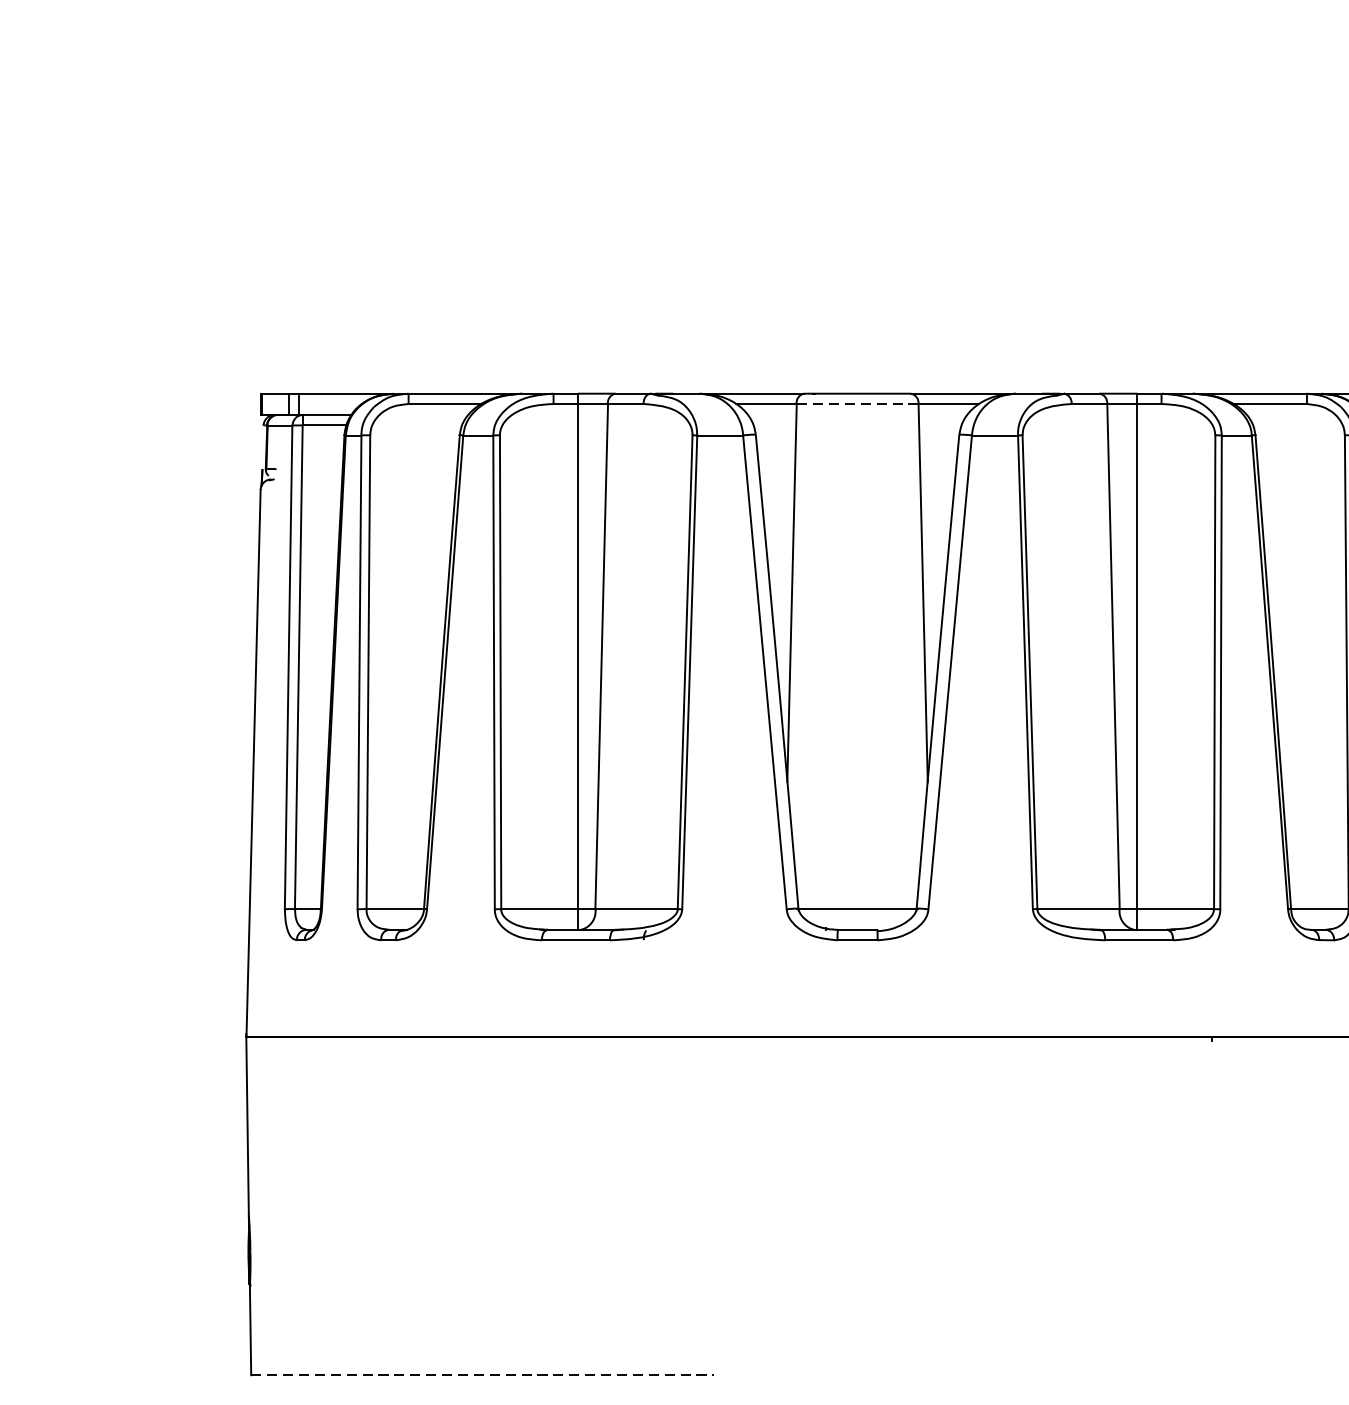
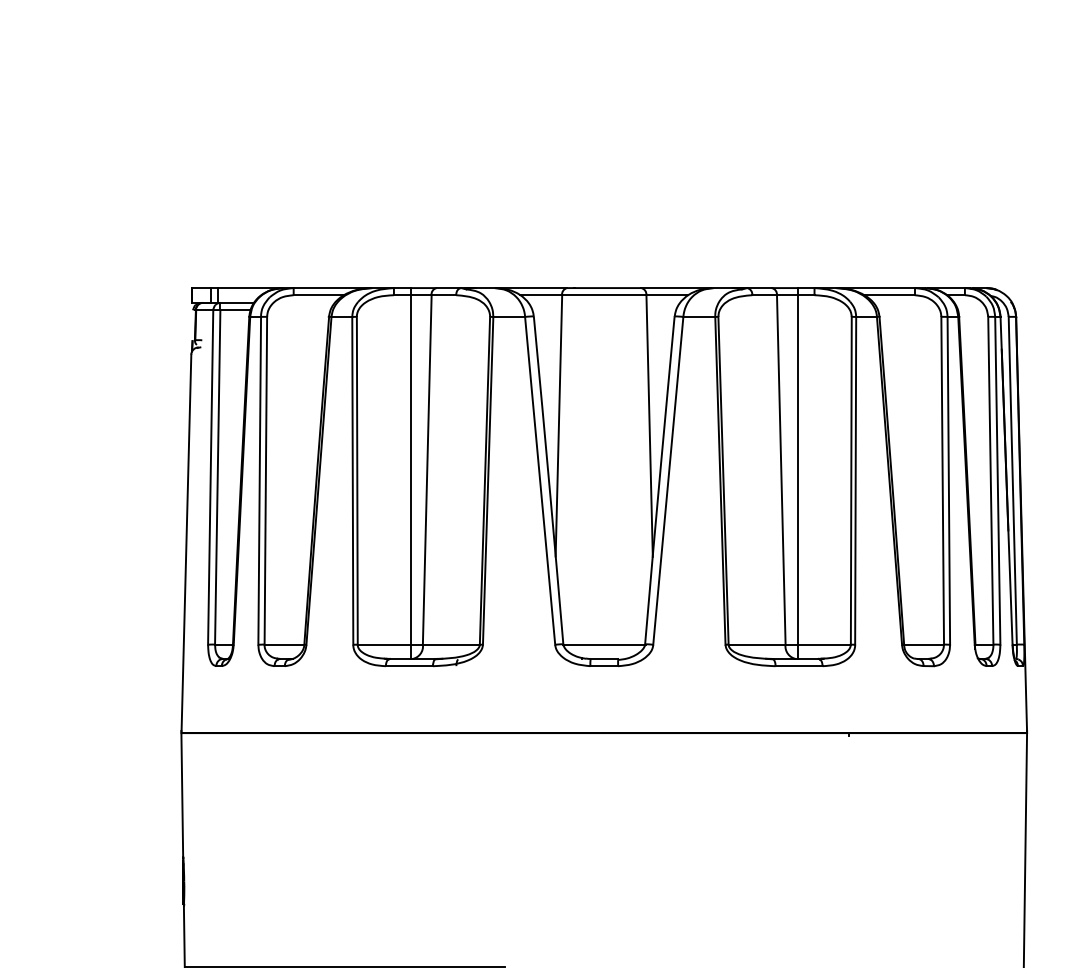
line: (856, 404) -> (603, 295), dashed -> solid
line: (483, 1375) -> (345, 967), dashed -> solid

